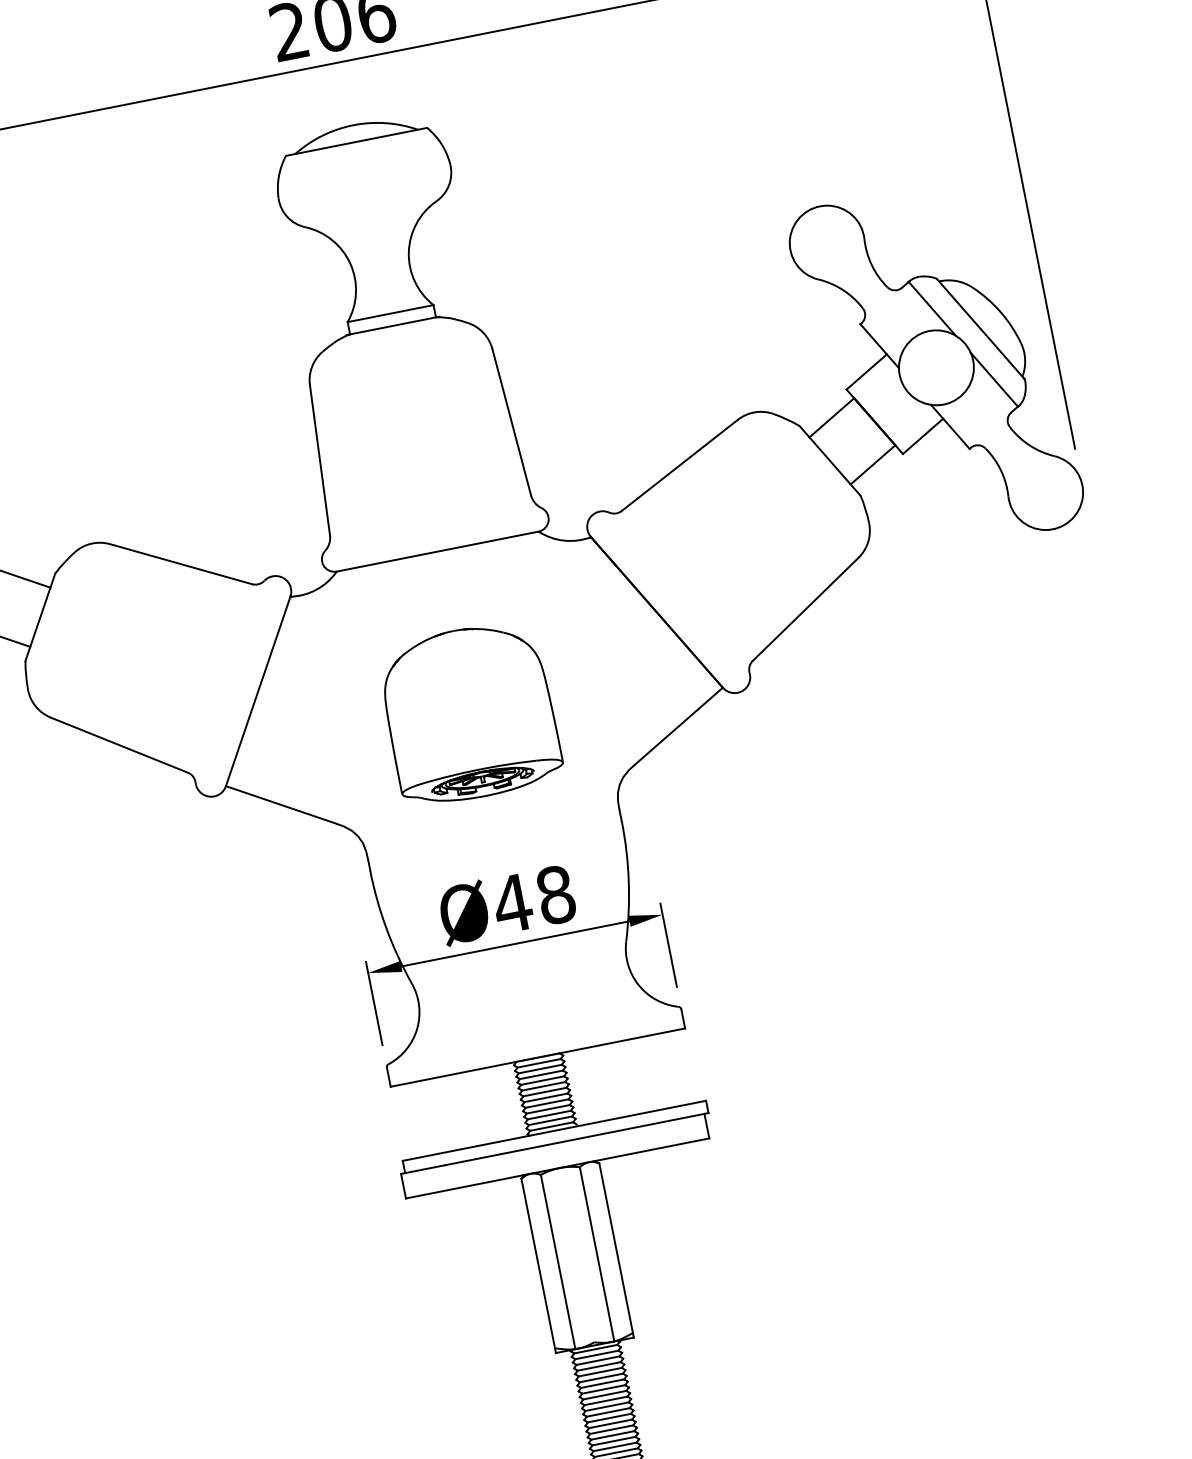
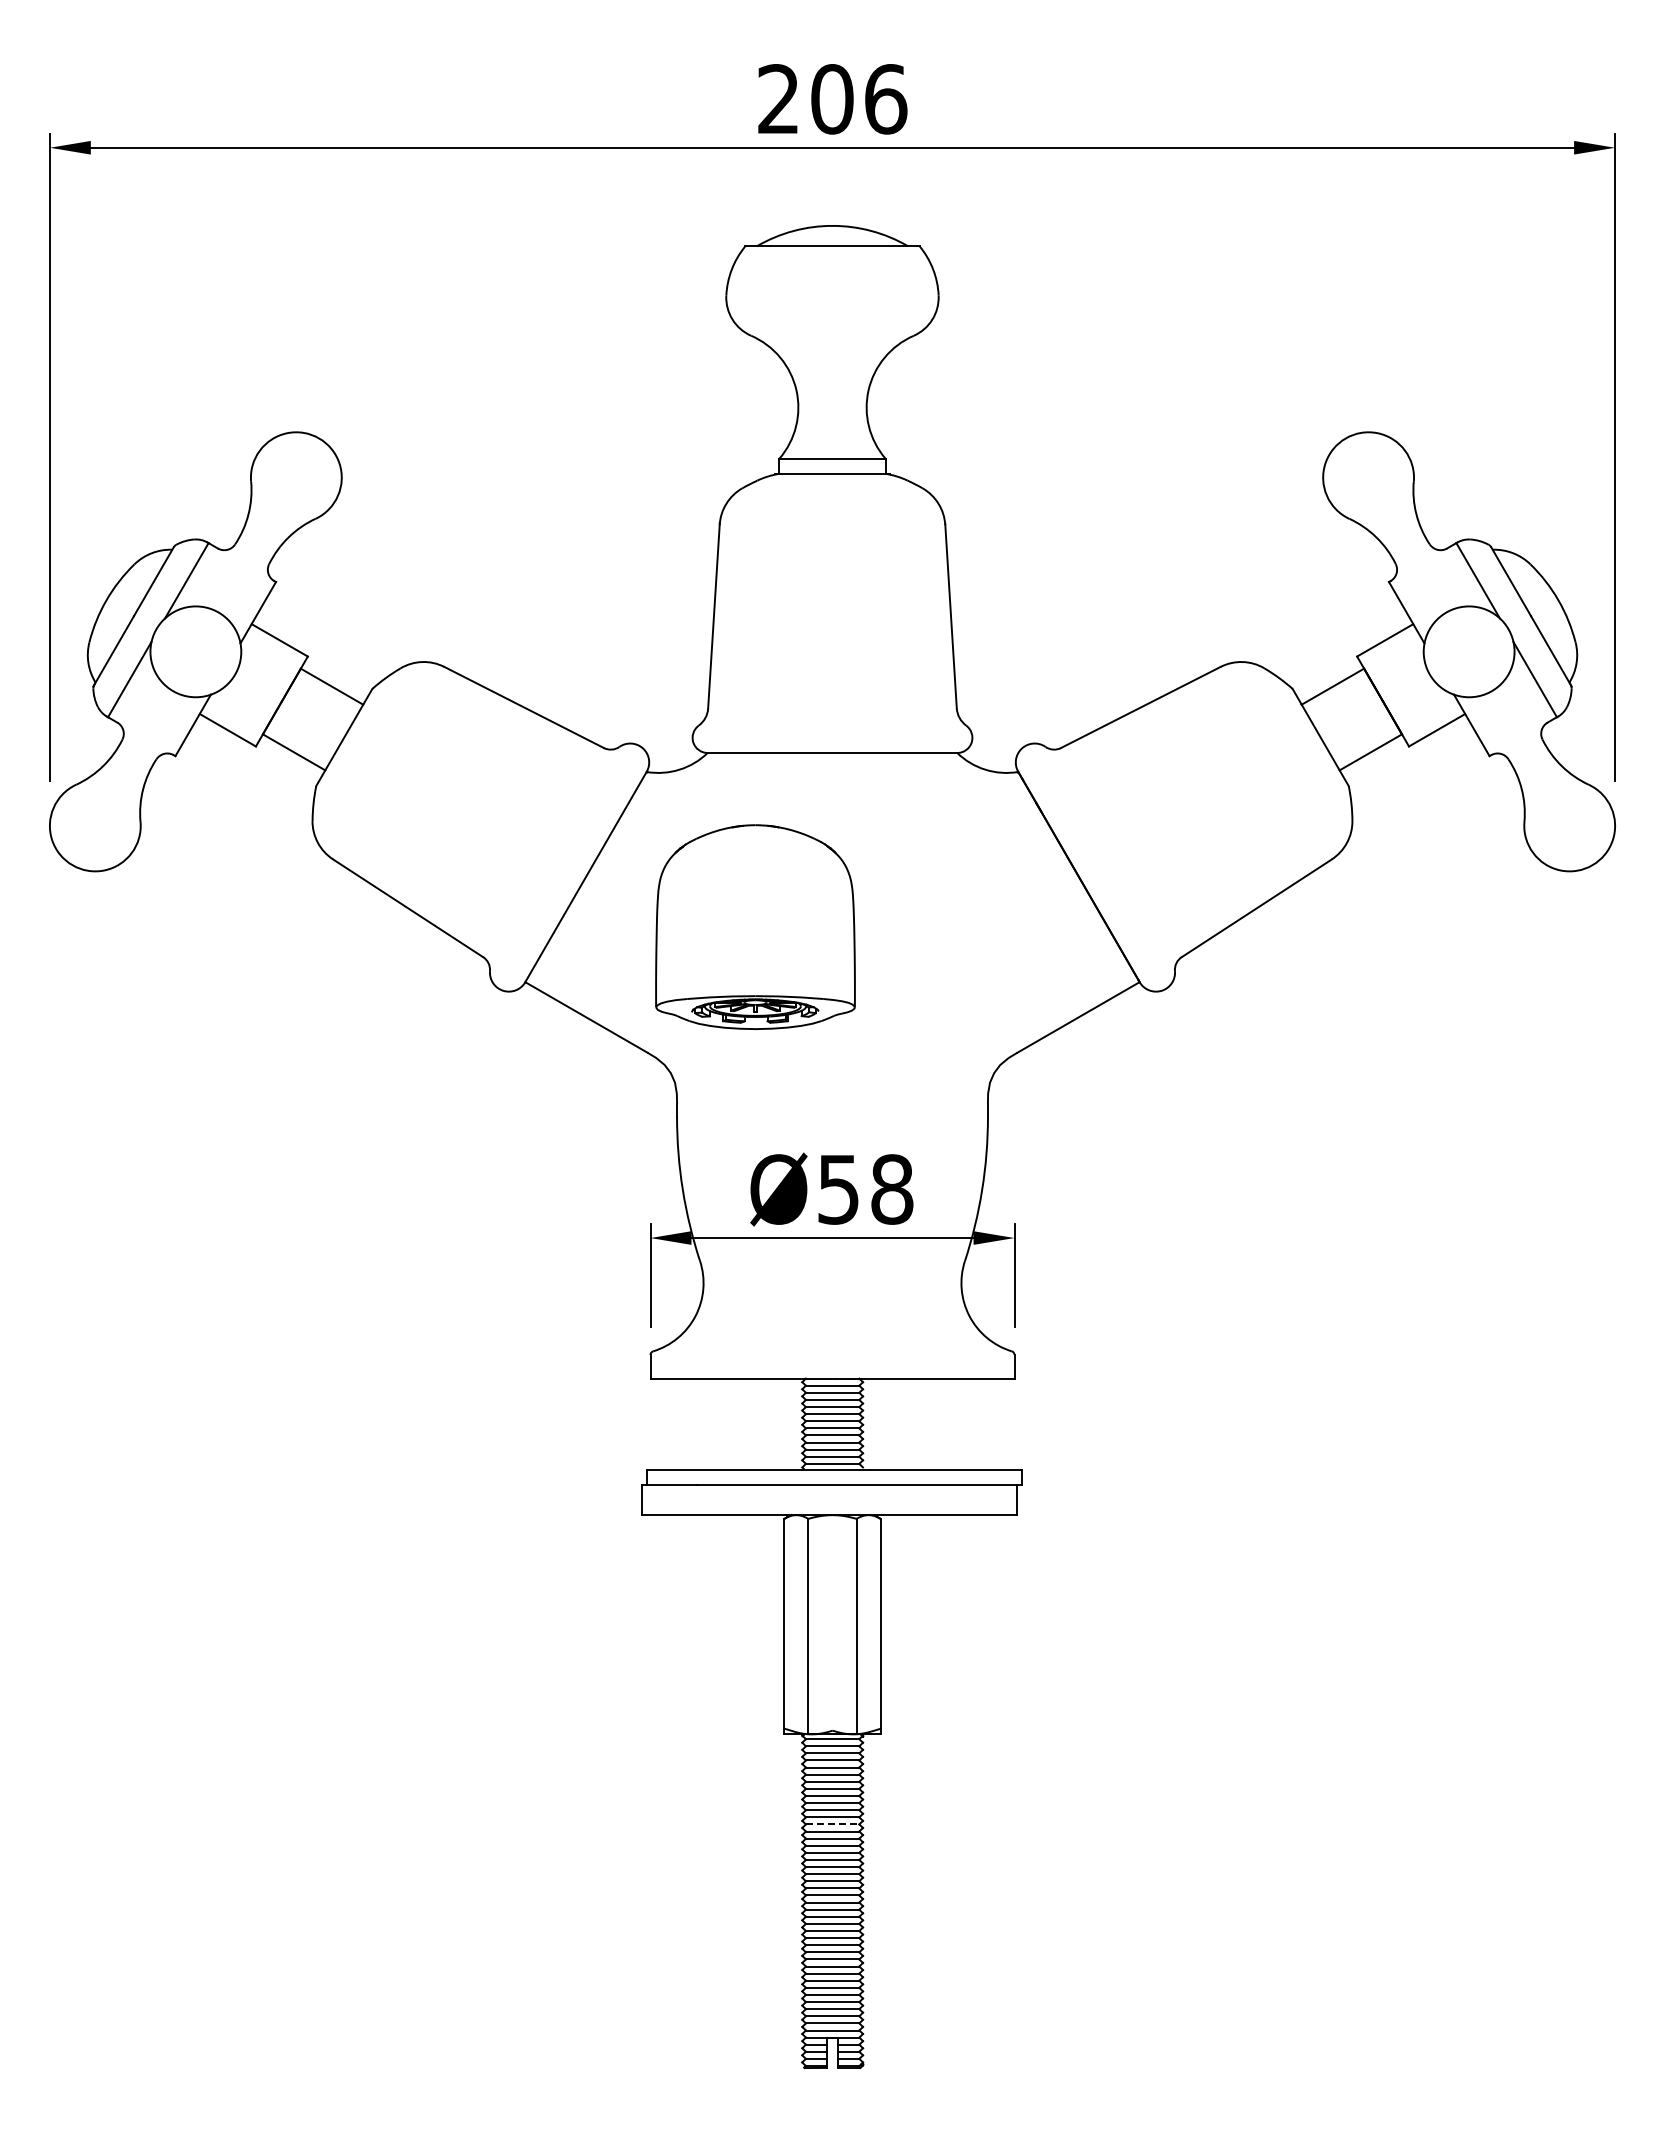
part: (469, 712) -> (755, 926), moved
text: (512, 903) -> (838, 1189), Ø48 -> Ø58
line: (609, 1418) -> (832, 1824), solid -> dashed

